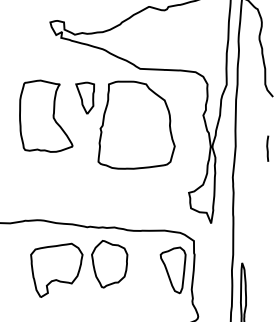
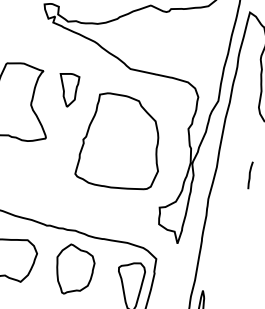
part: (136, 124) -> (121, 141), moved
part: (109, 264) -> (74, 270), moved

